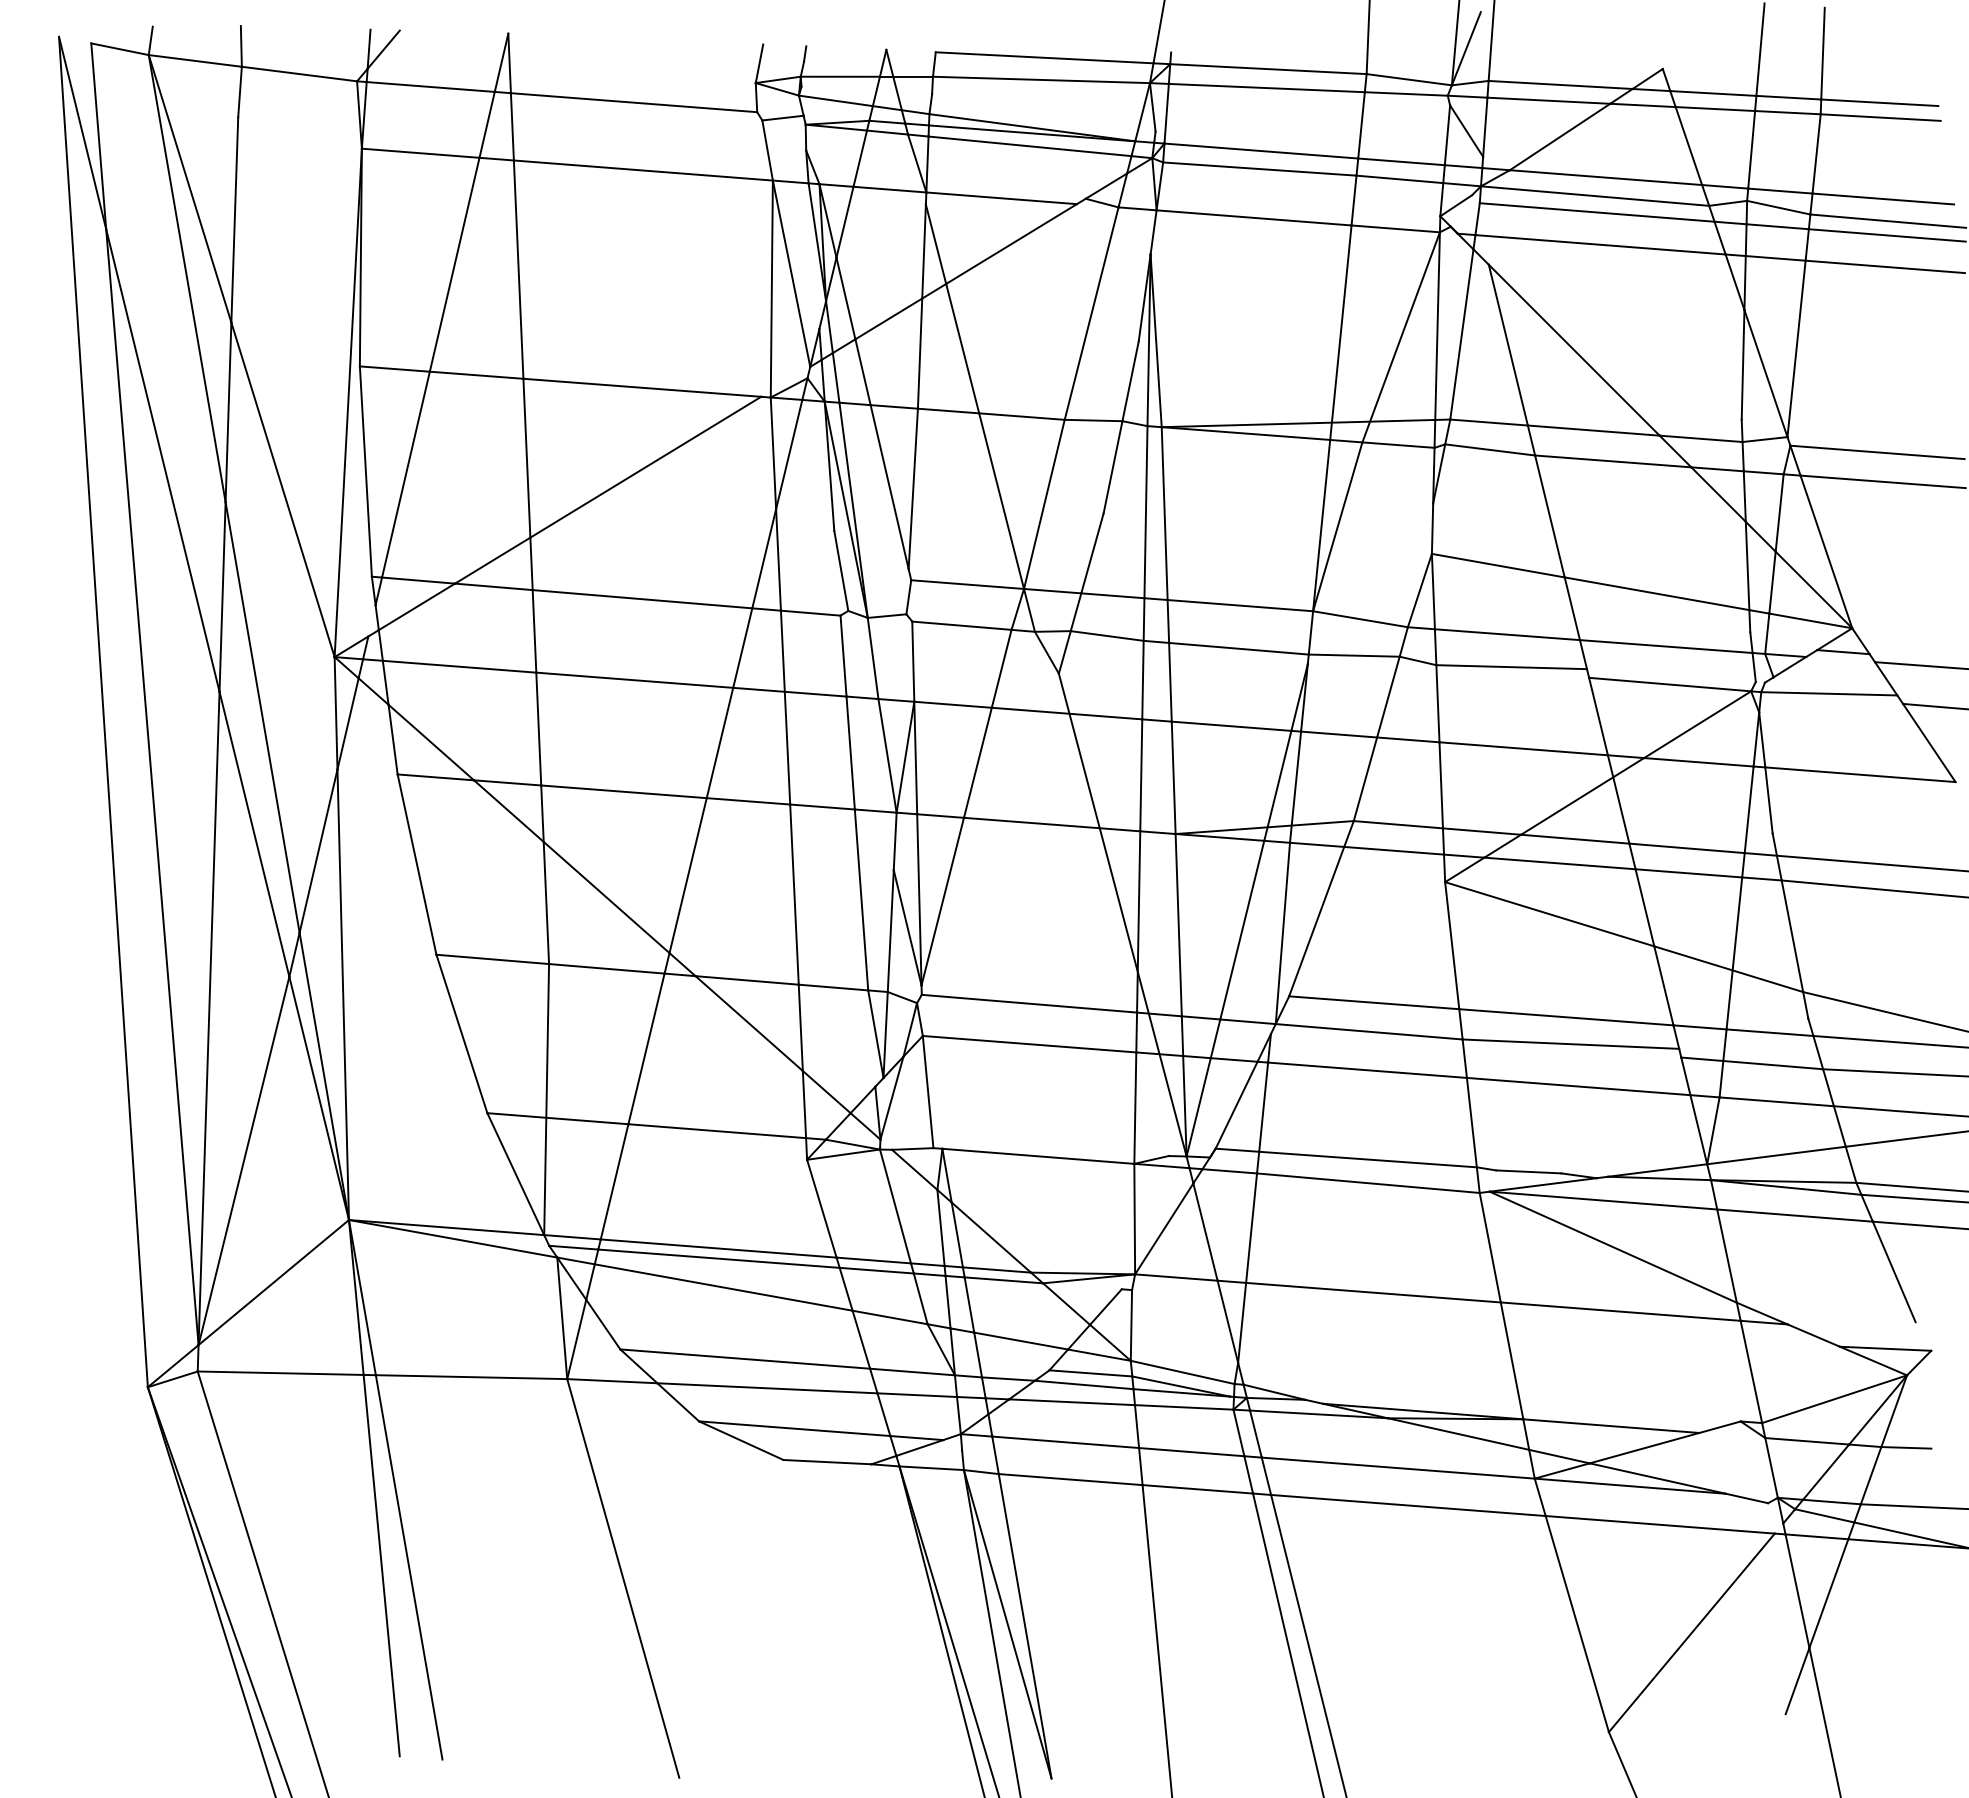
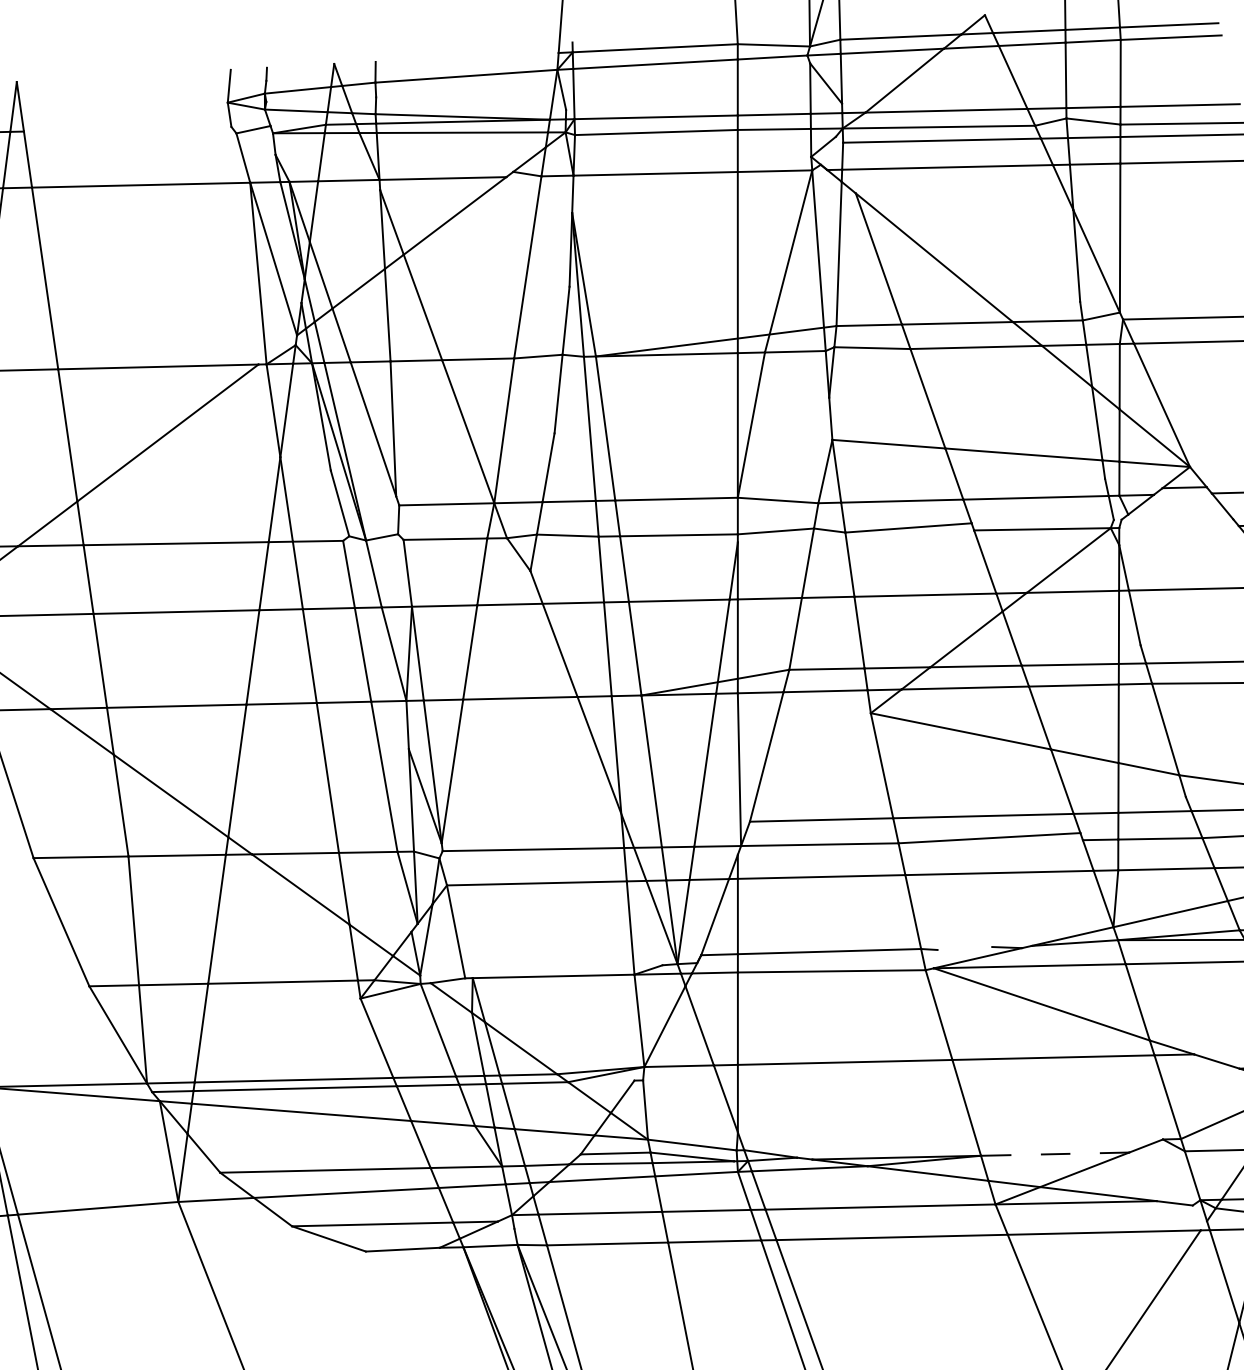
line: (1044, 57) -> (467, 57), removed
line: (633, 102) -> (127, 129), removed
line: (1829, 693) -> (1176, 523), removed
line: (1528, 1171) -> (964, 948), removed
line: (1610, 1426) -> (1054, 1154), solid -> dashed

